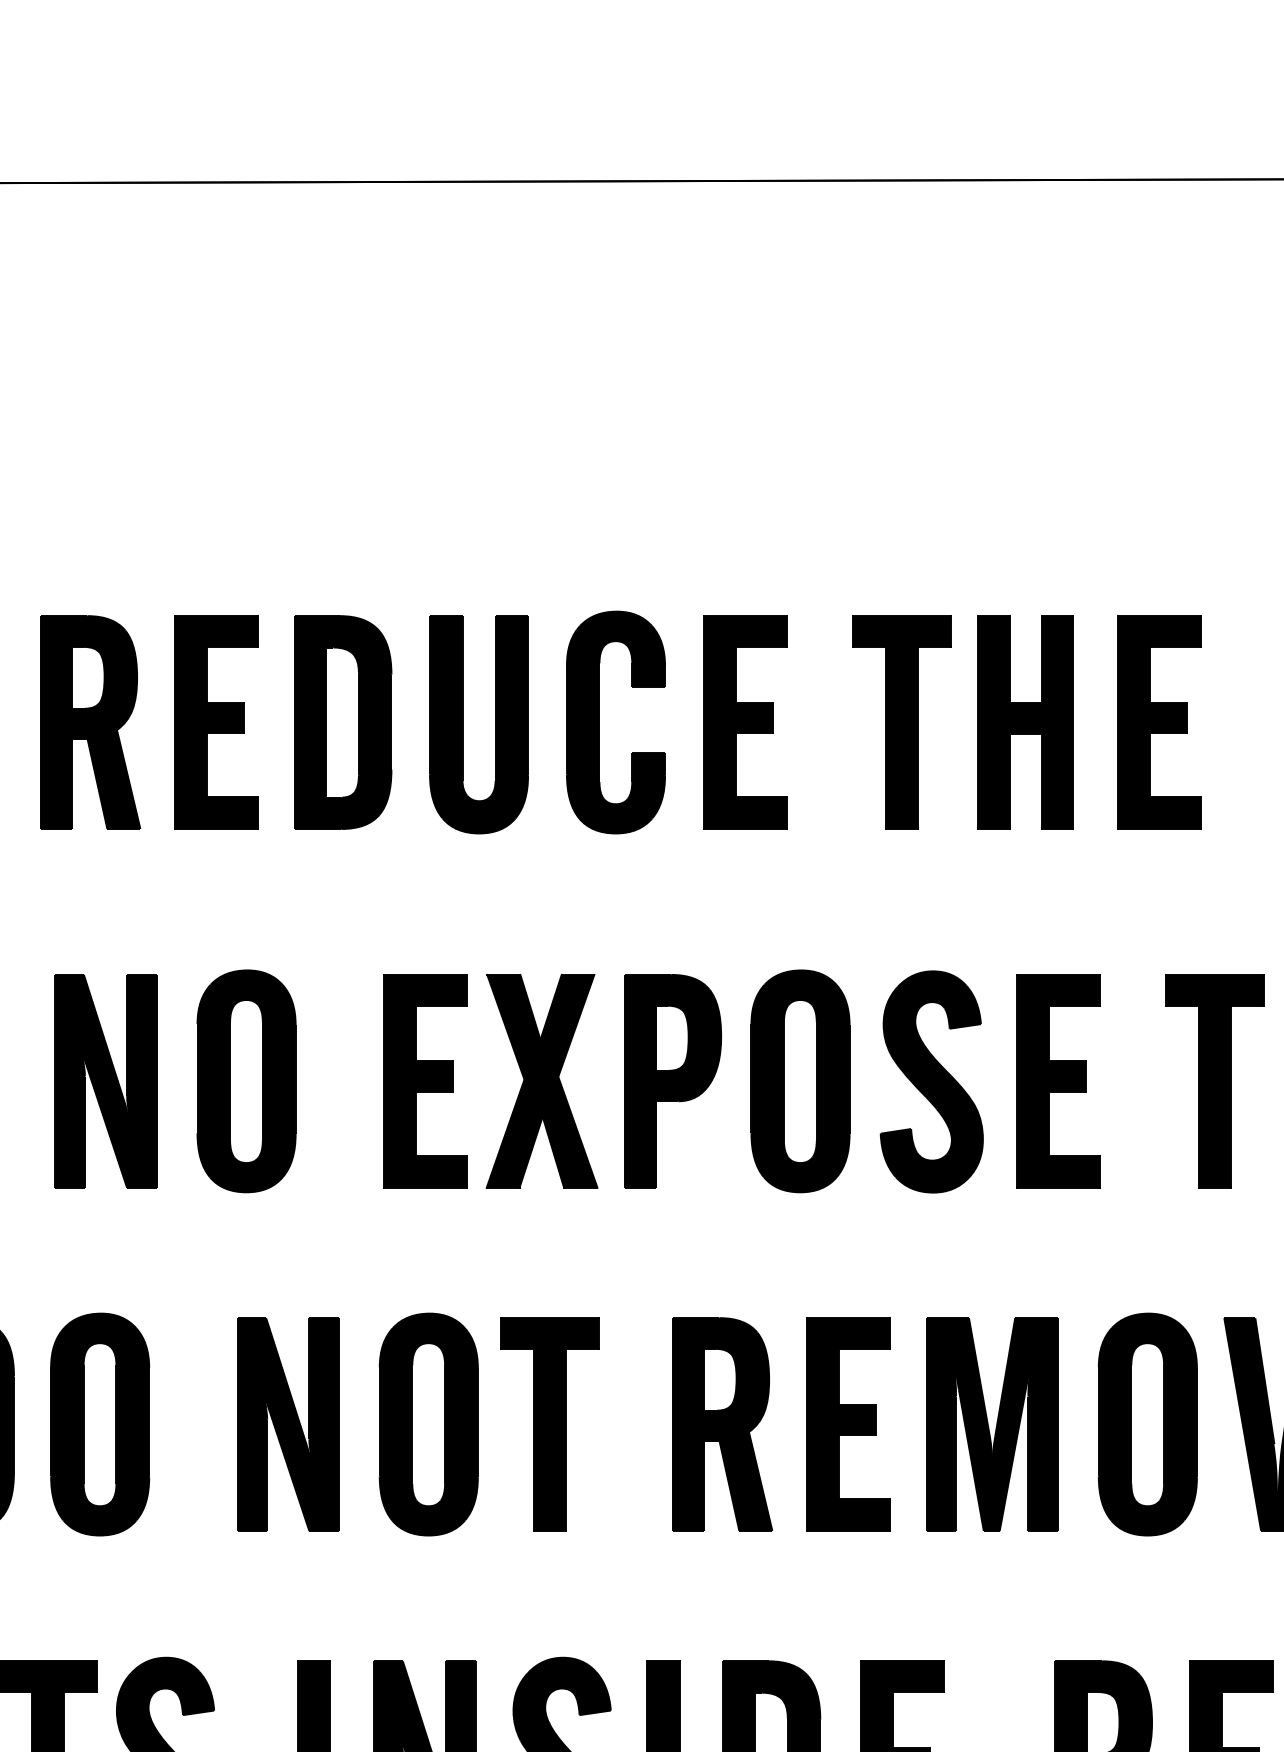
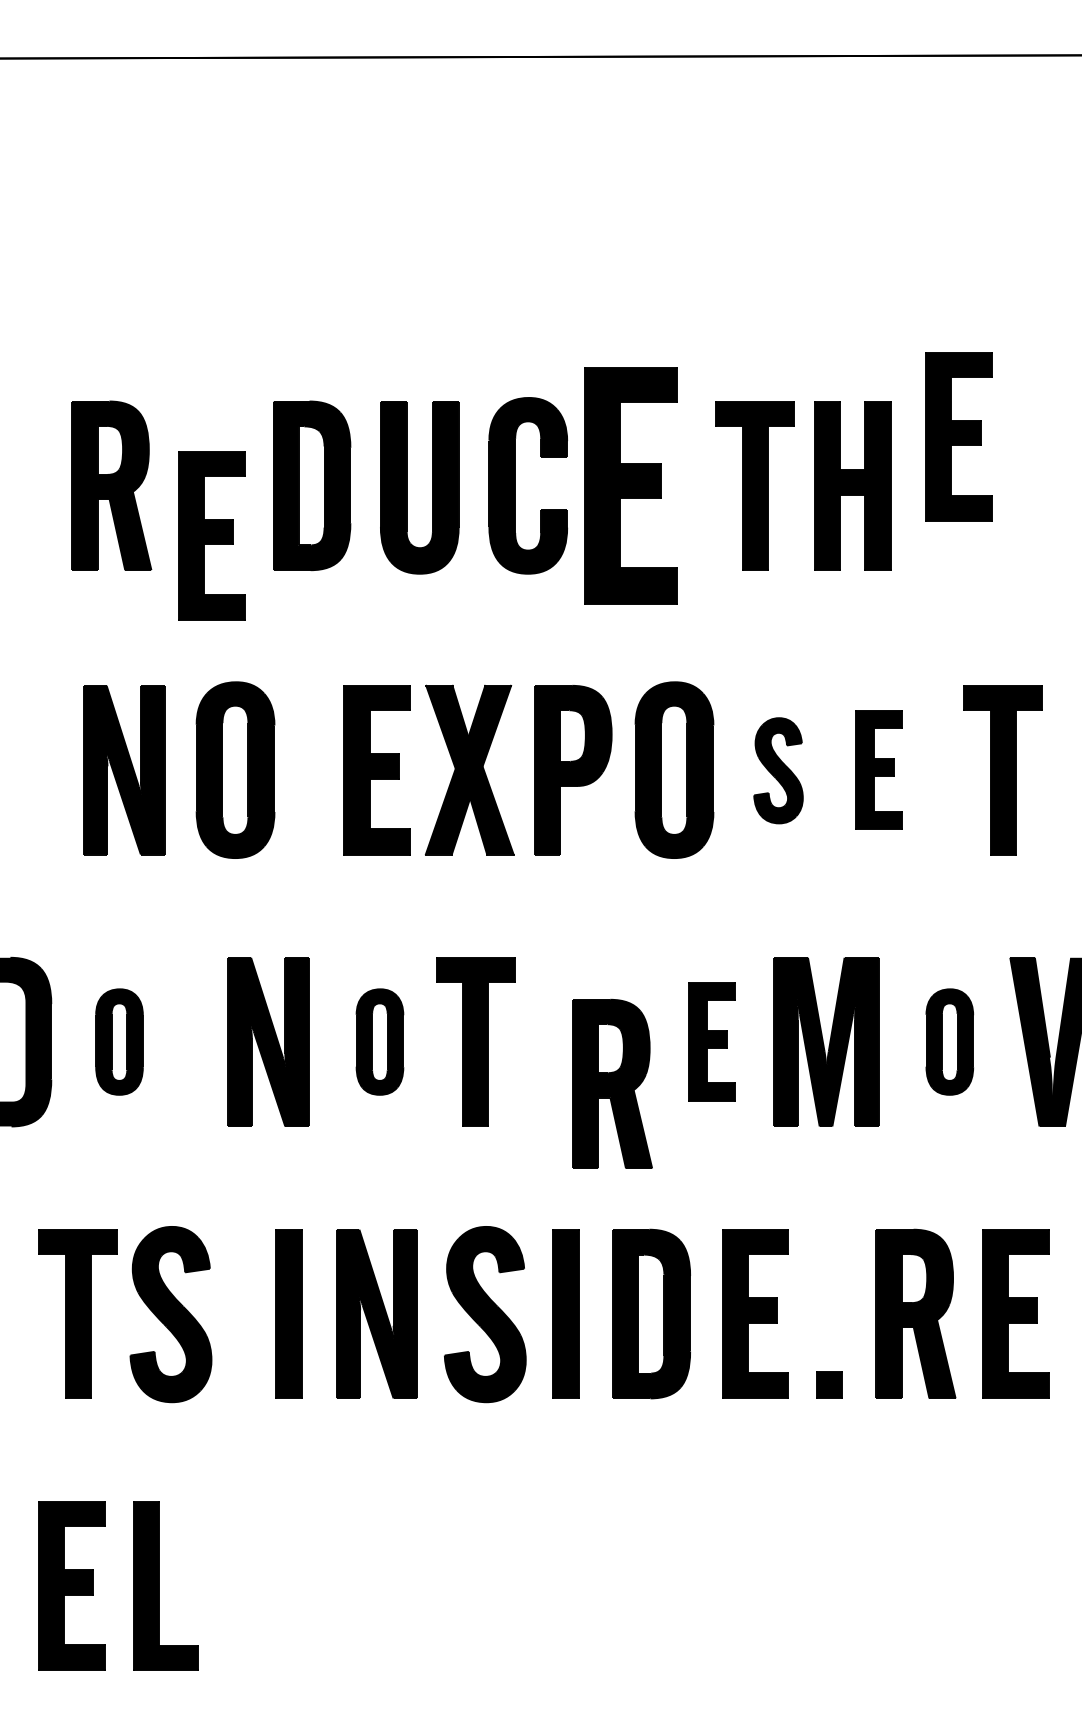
part: (216, 722) -> (211, 535), moved
part: (744, 722) -> (630, 485), size x1.4
part: (1158, 722) -> (958, 436), moved
part: (931, 1081) -> (778, 770), size x0.6
part: (1057, 1081) -> (878, 770), size x0.7
part: (100, 1423) -> (119, 1041), size x0.6
part: (428, 1423) -> (379, 1041), size x0.6
part: (722, 1423) -> (612, 1083), moved
part: (847, 1423) -> (711, 1041), size x0.7
part: (1147, 1423) -> (949, 1041), size x0.6

